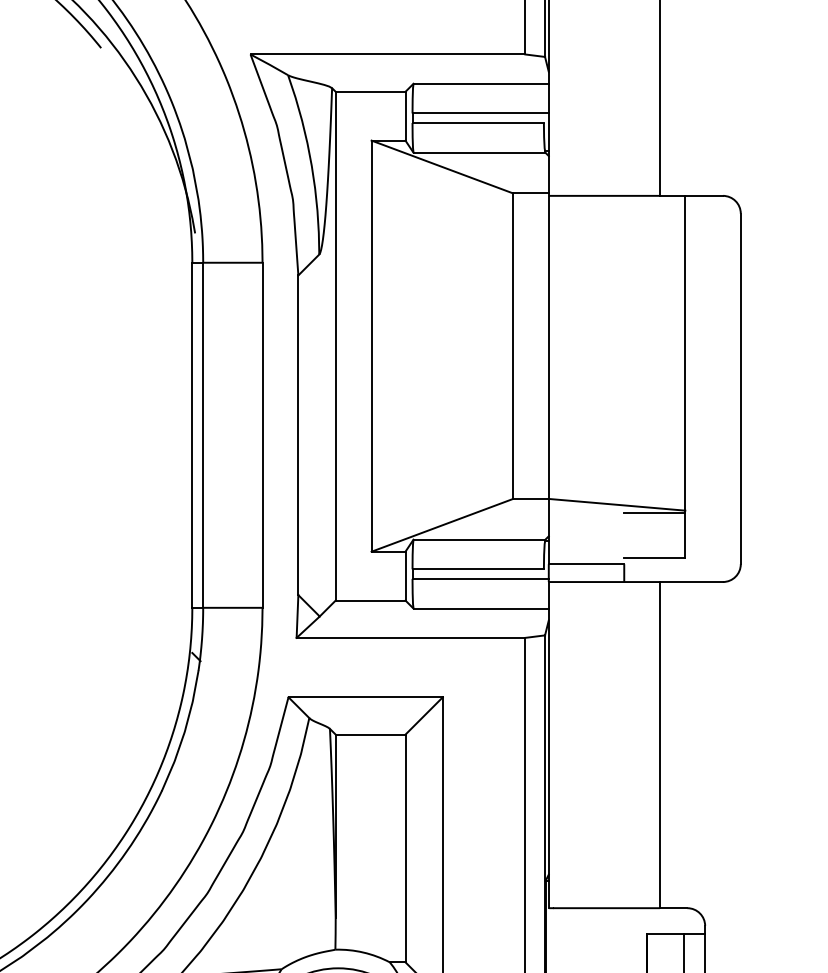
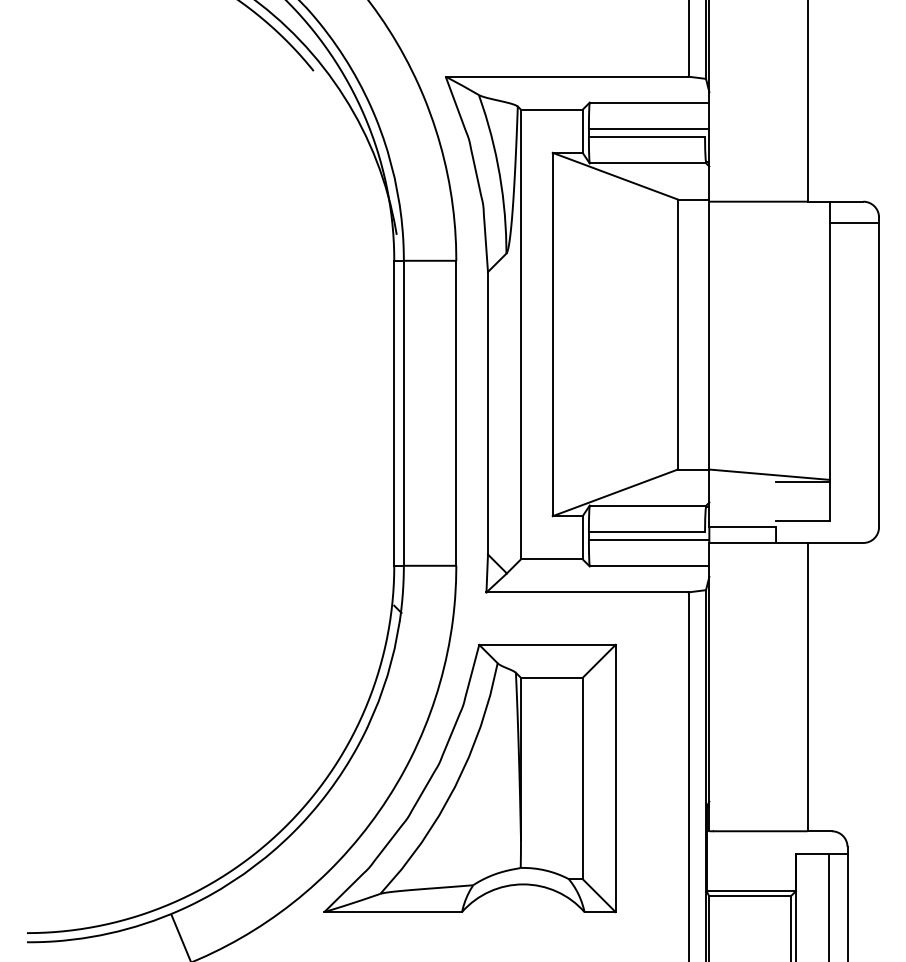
line: (713, 219) -> (854, 222), added

